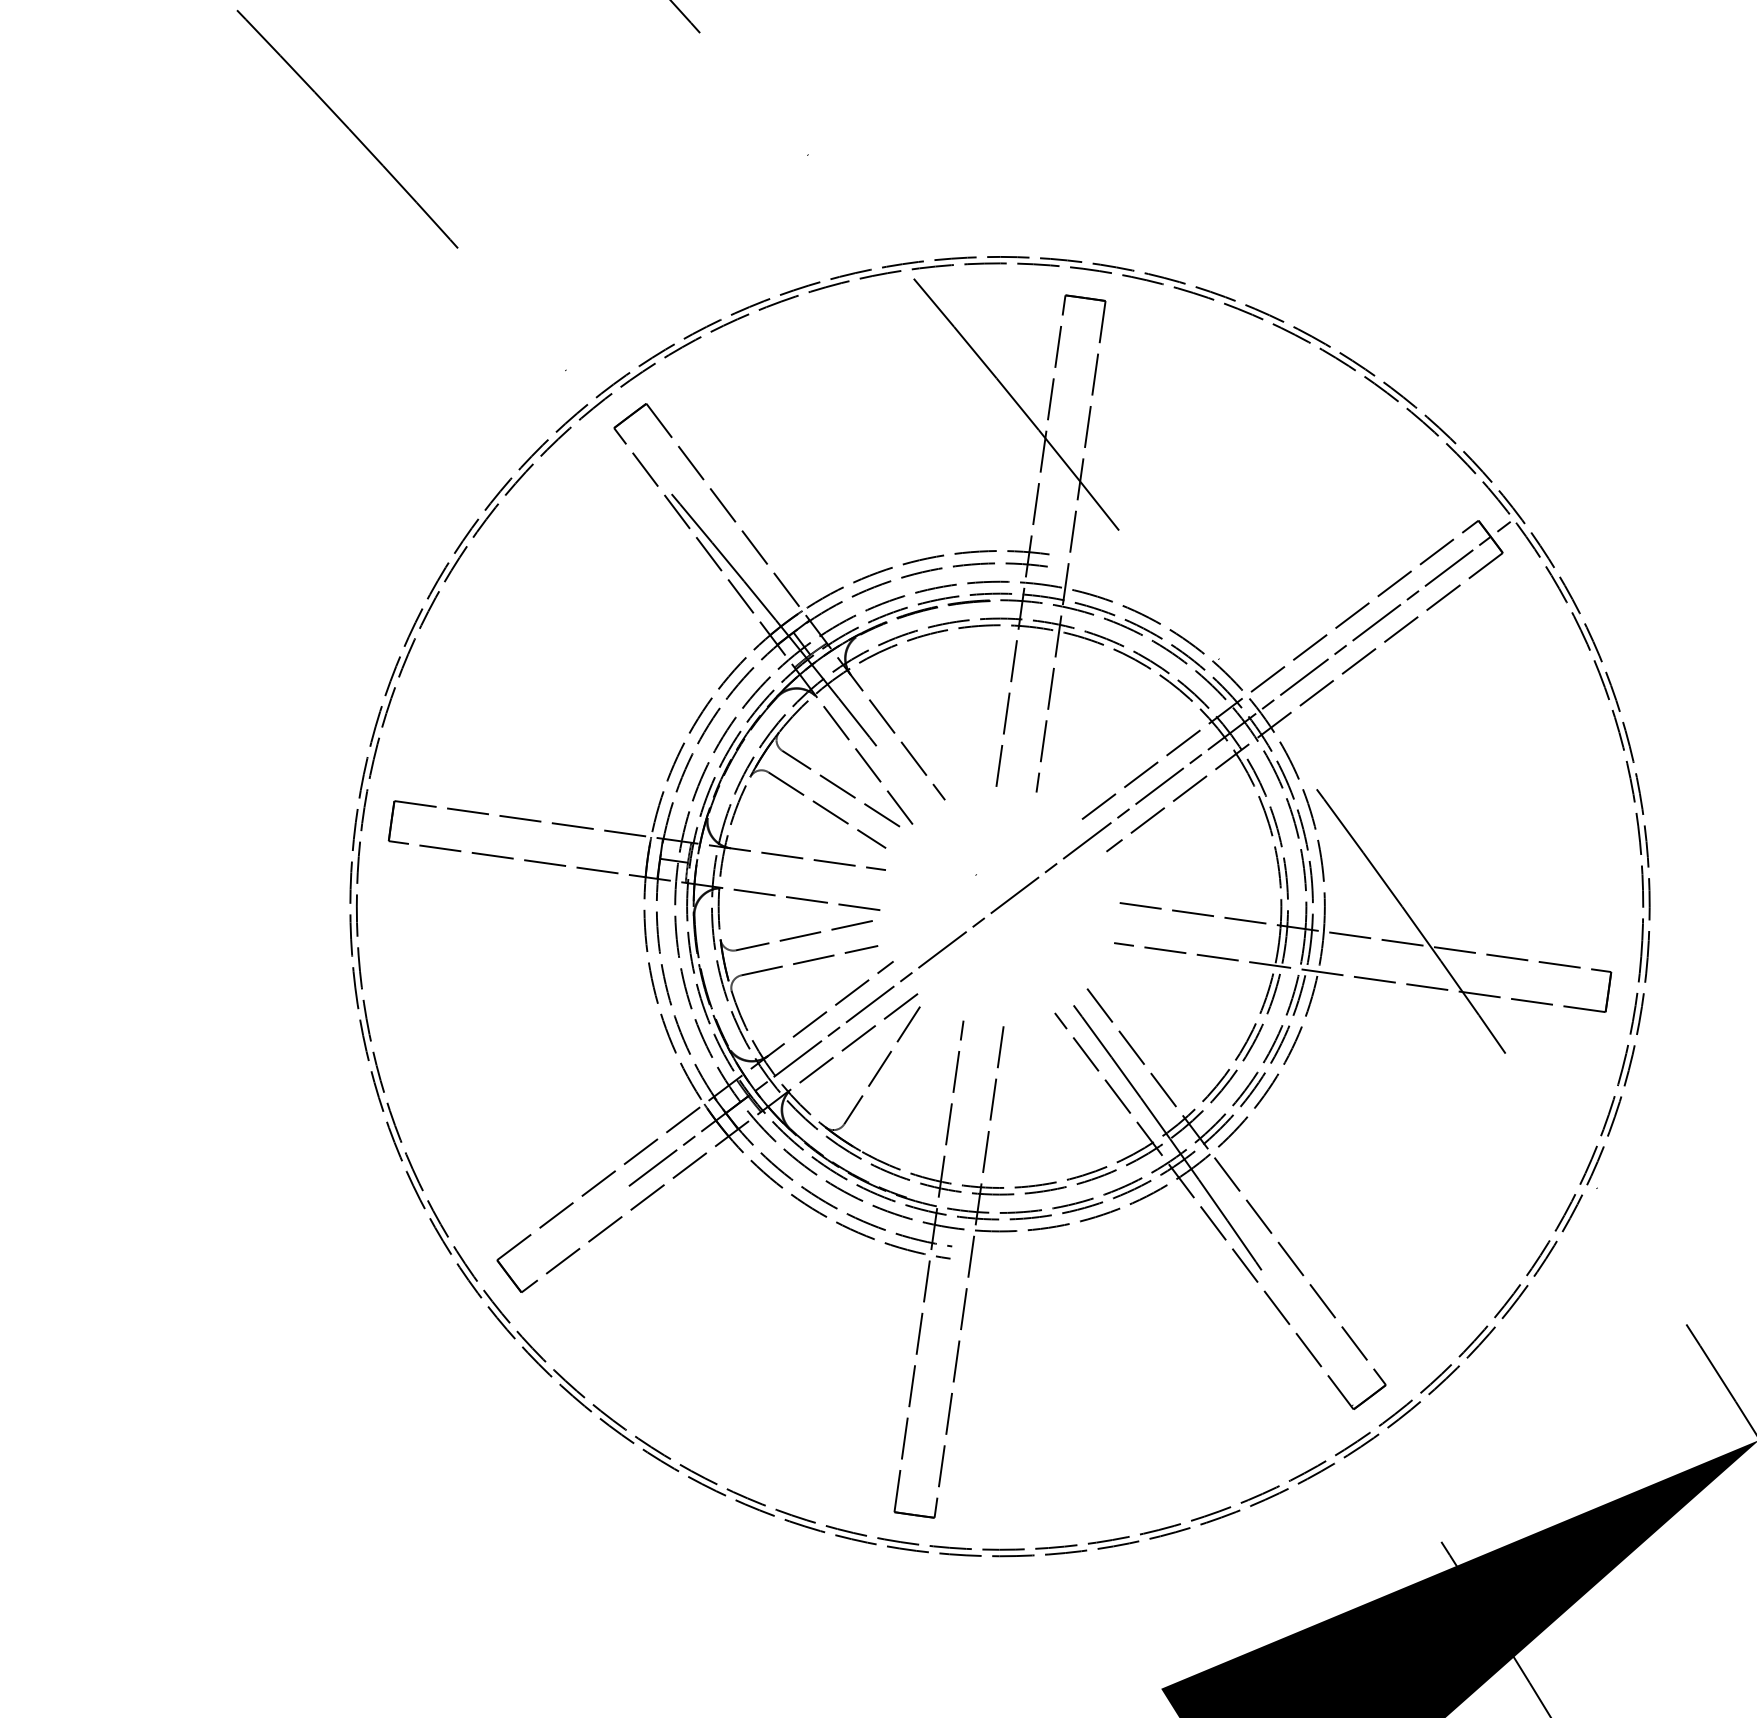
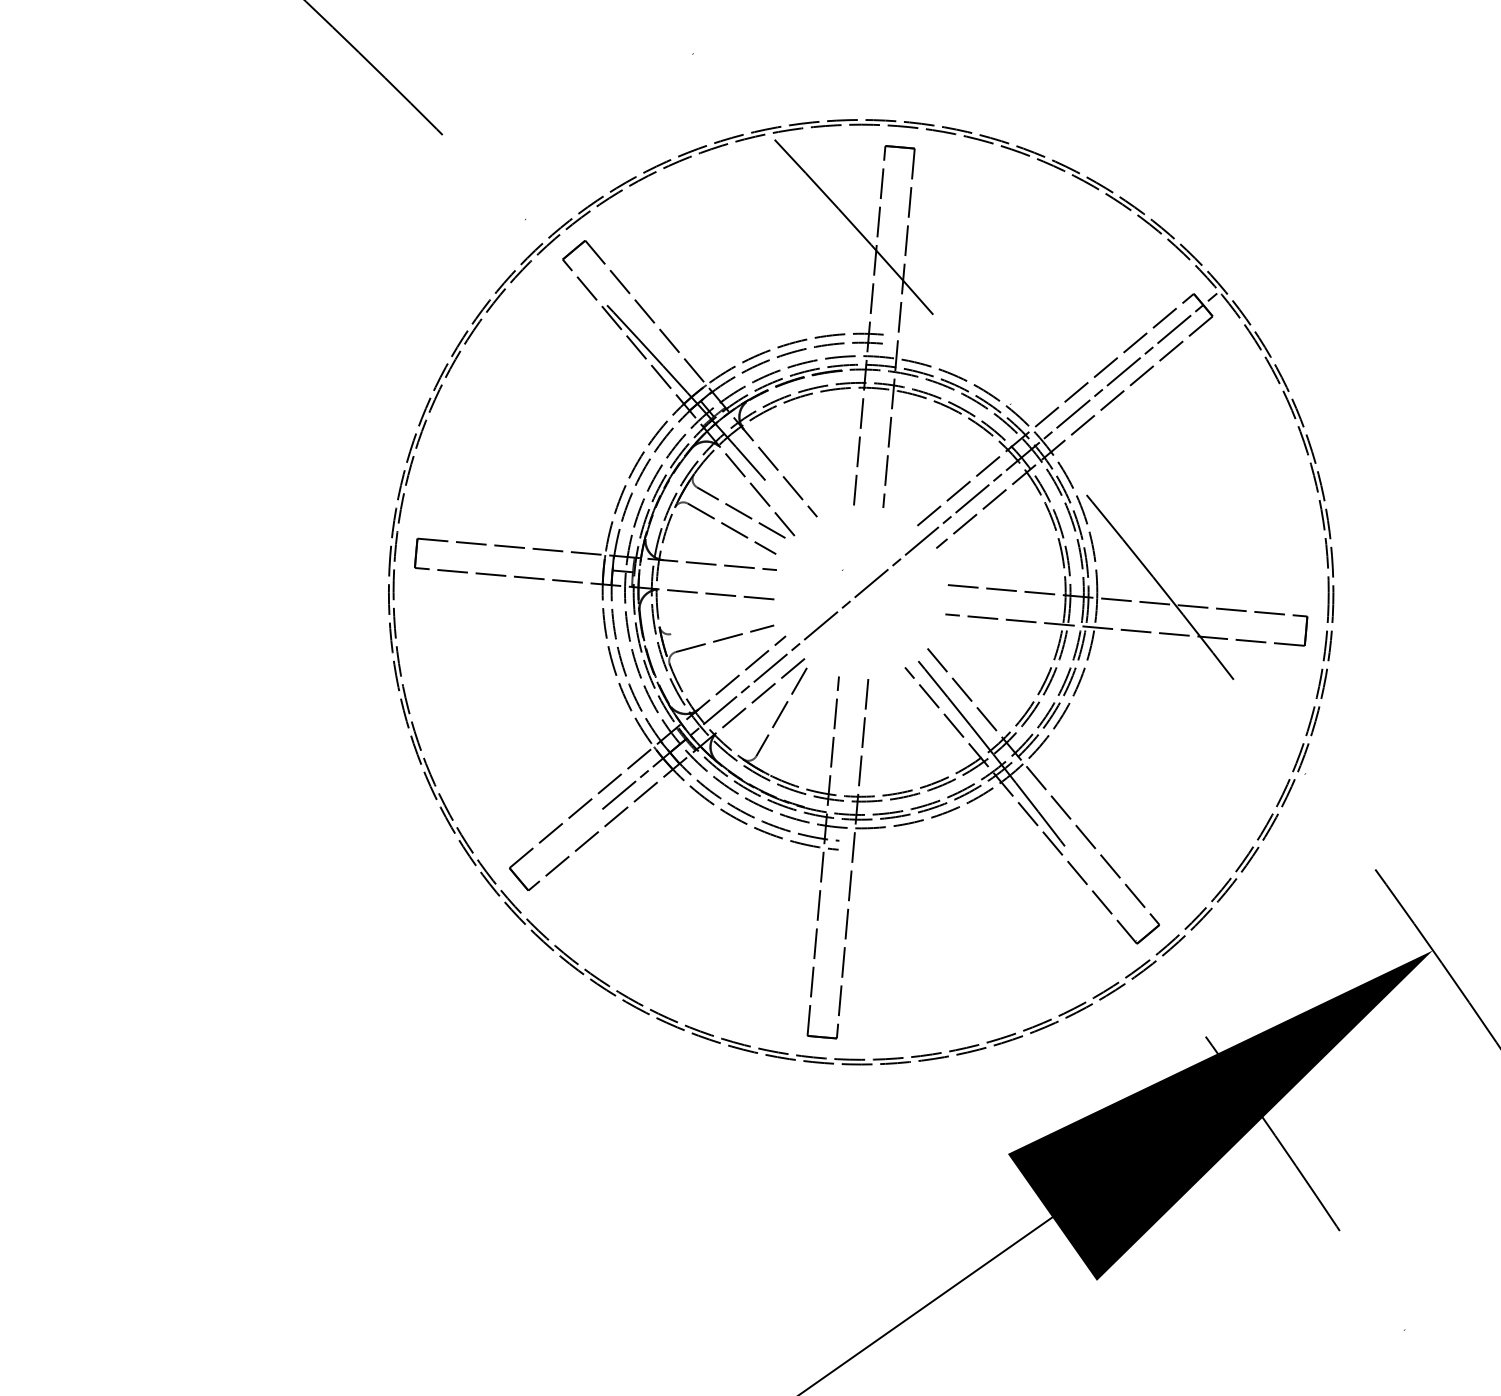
line: (804, 935) -> (720, 620), removed

